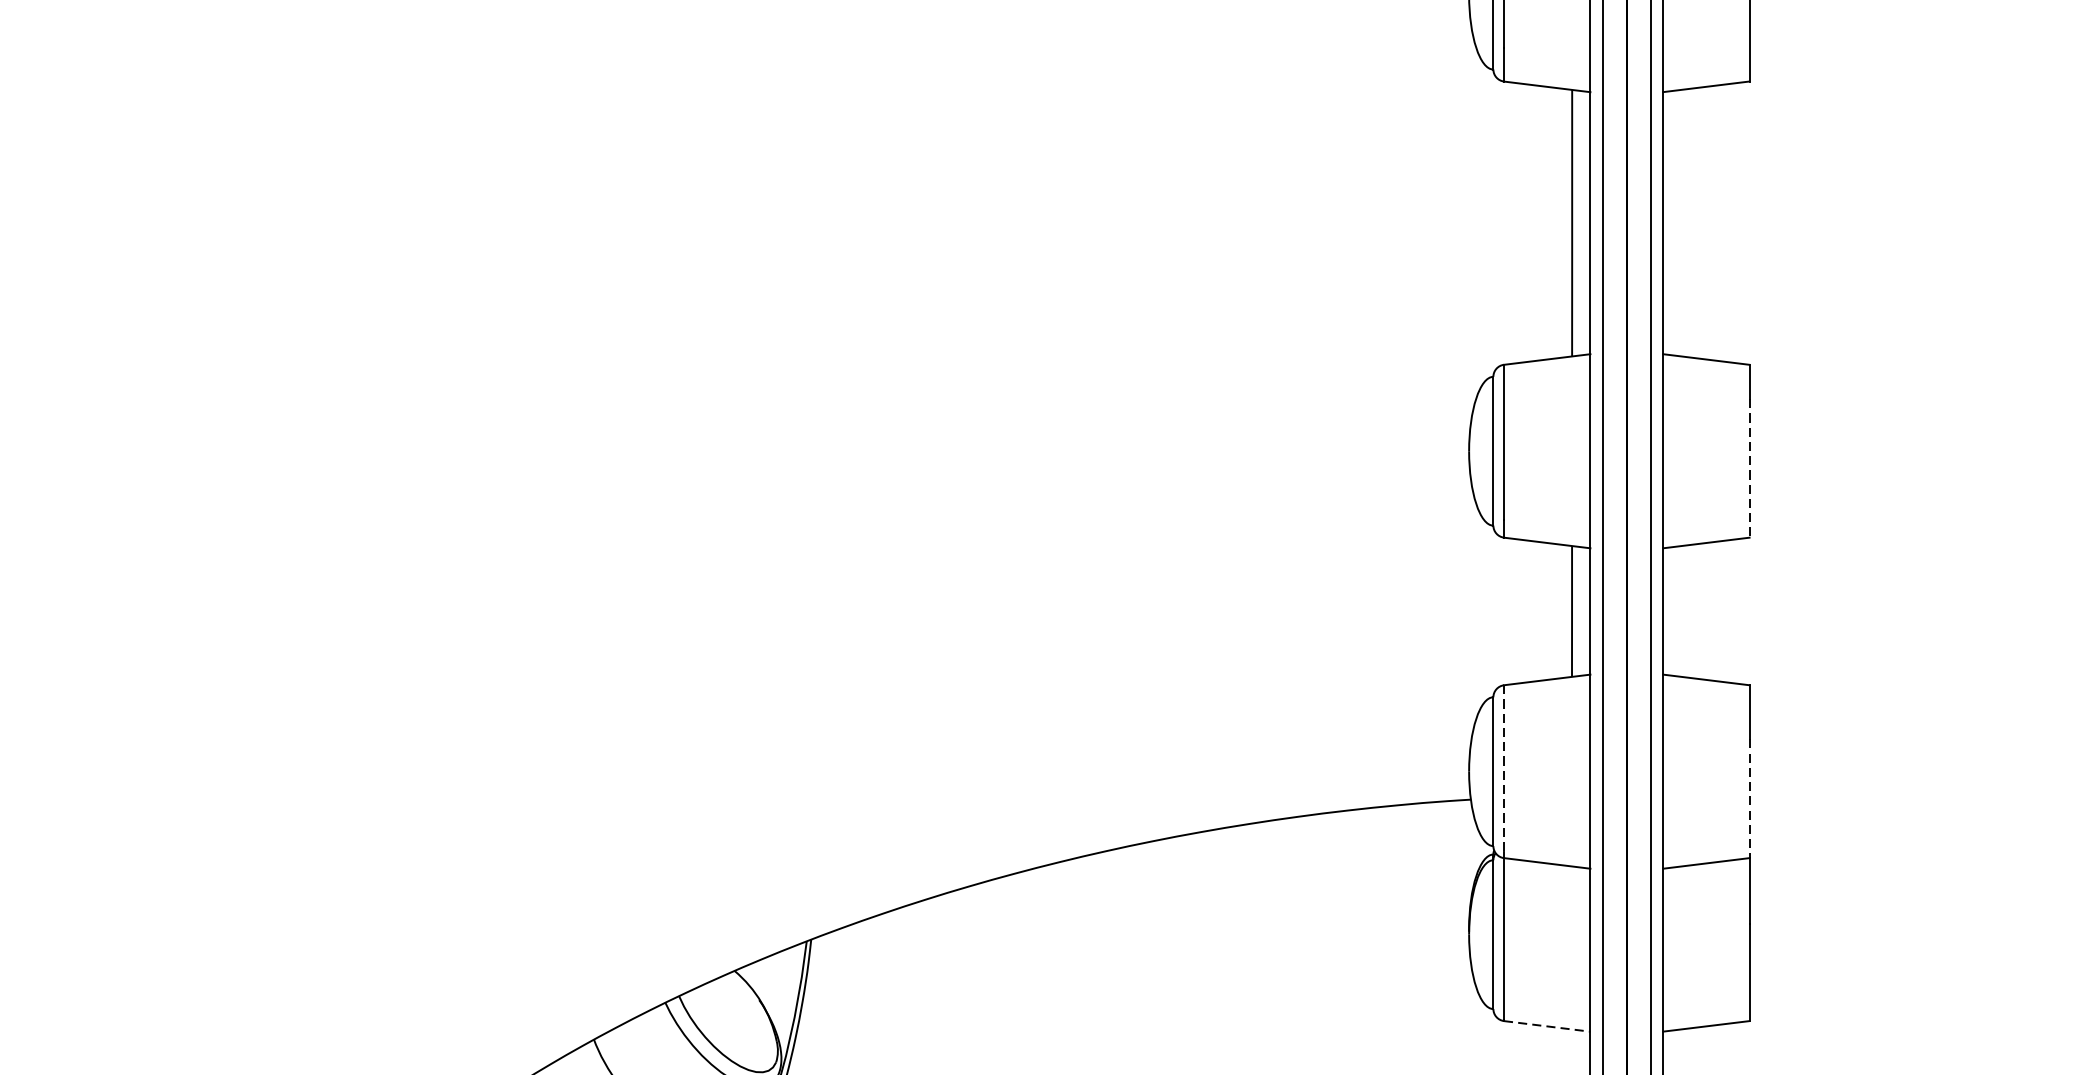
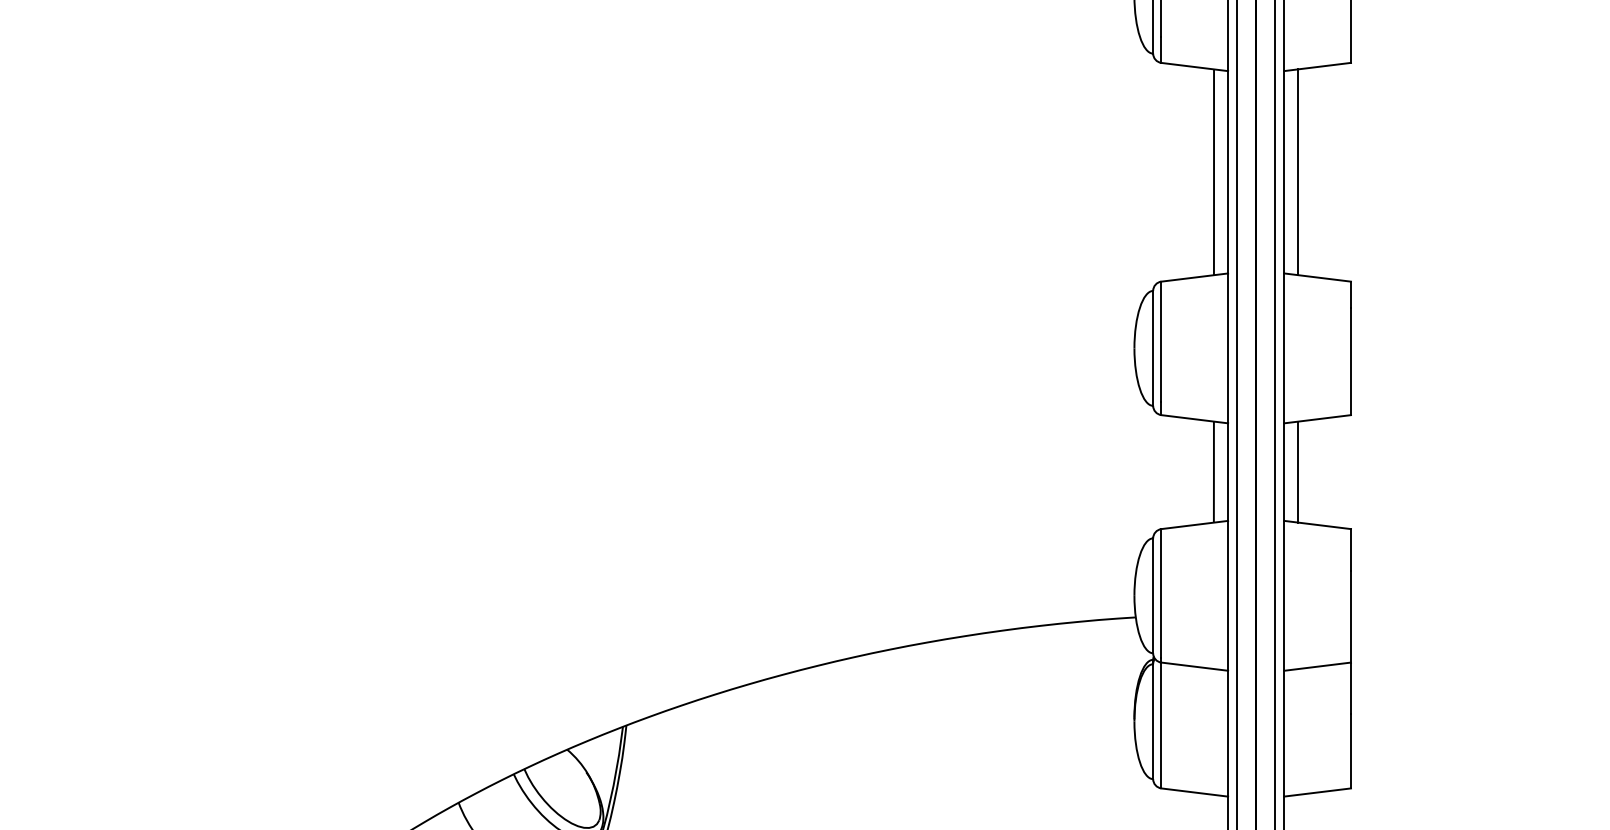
line: (1681, 223) -> (1298, 172), added
line: (1750, 469) -> (1351, 362), dashed -> solid
line: (1681, 610) -> (1298, 471), added
line: (1504, 768) -> (1161, 593), dashed -> solid
line: (1750, 798) -> (1351, 616), dashed -> solid
line: (1546, 1026) -> (1194, 792), dashed -> solid

